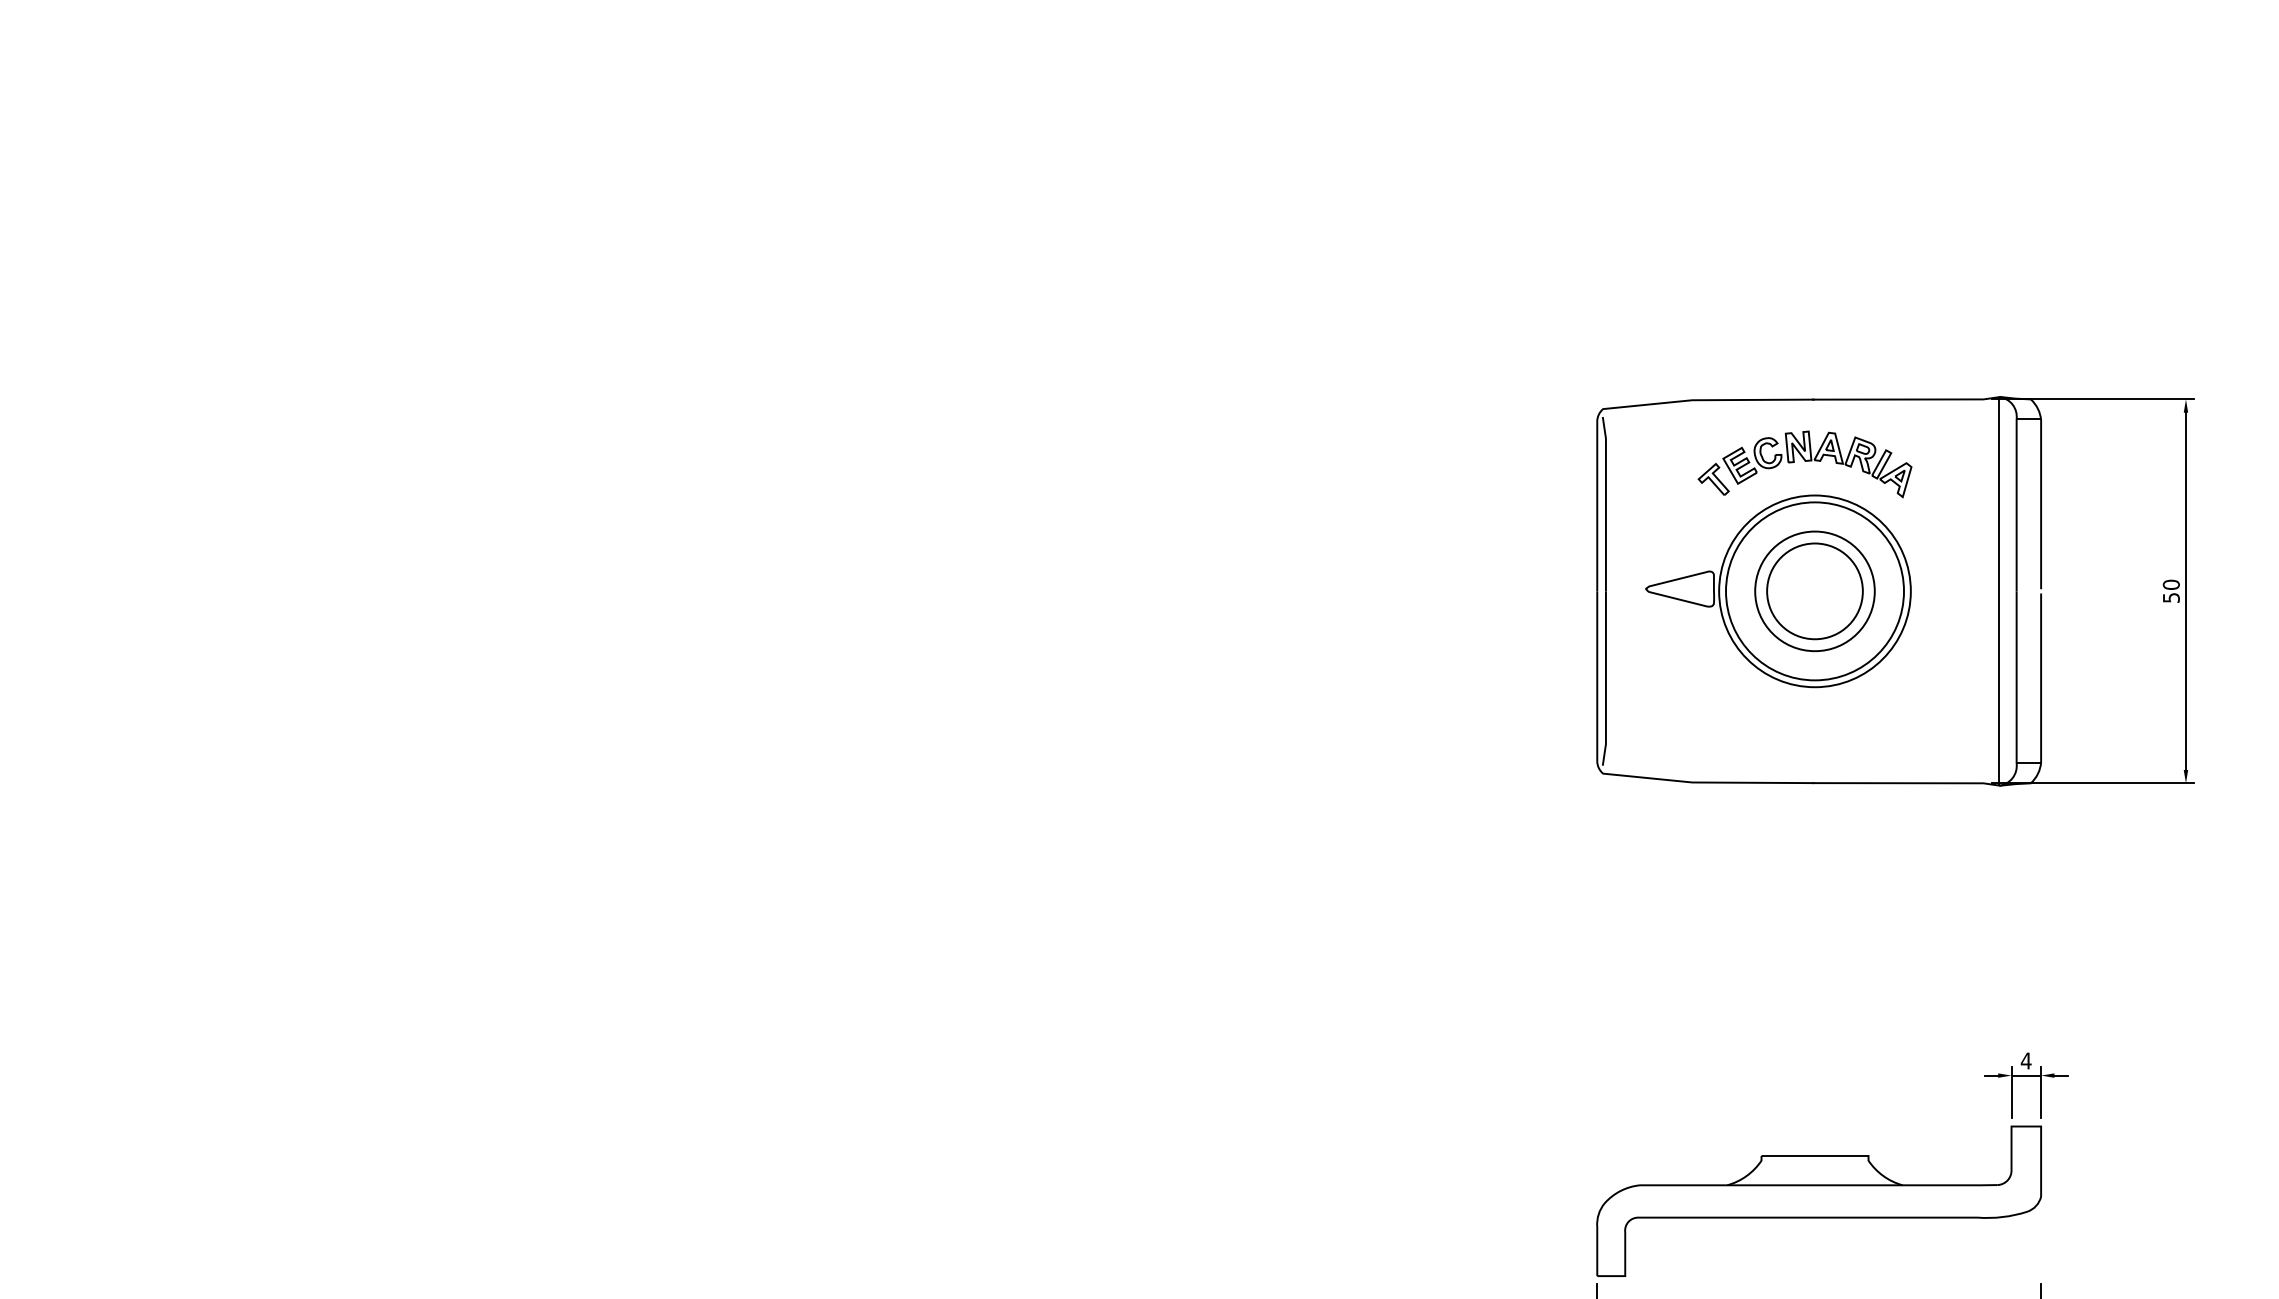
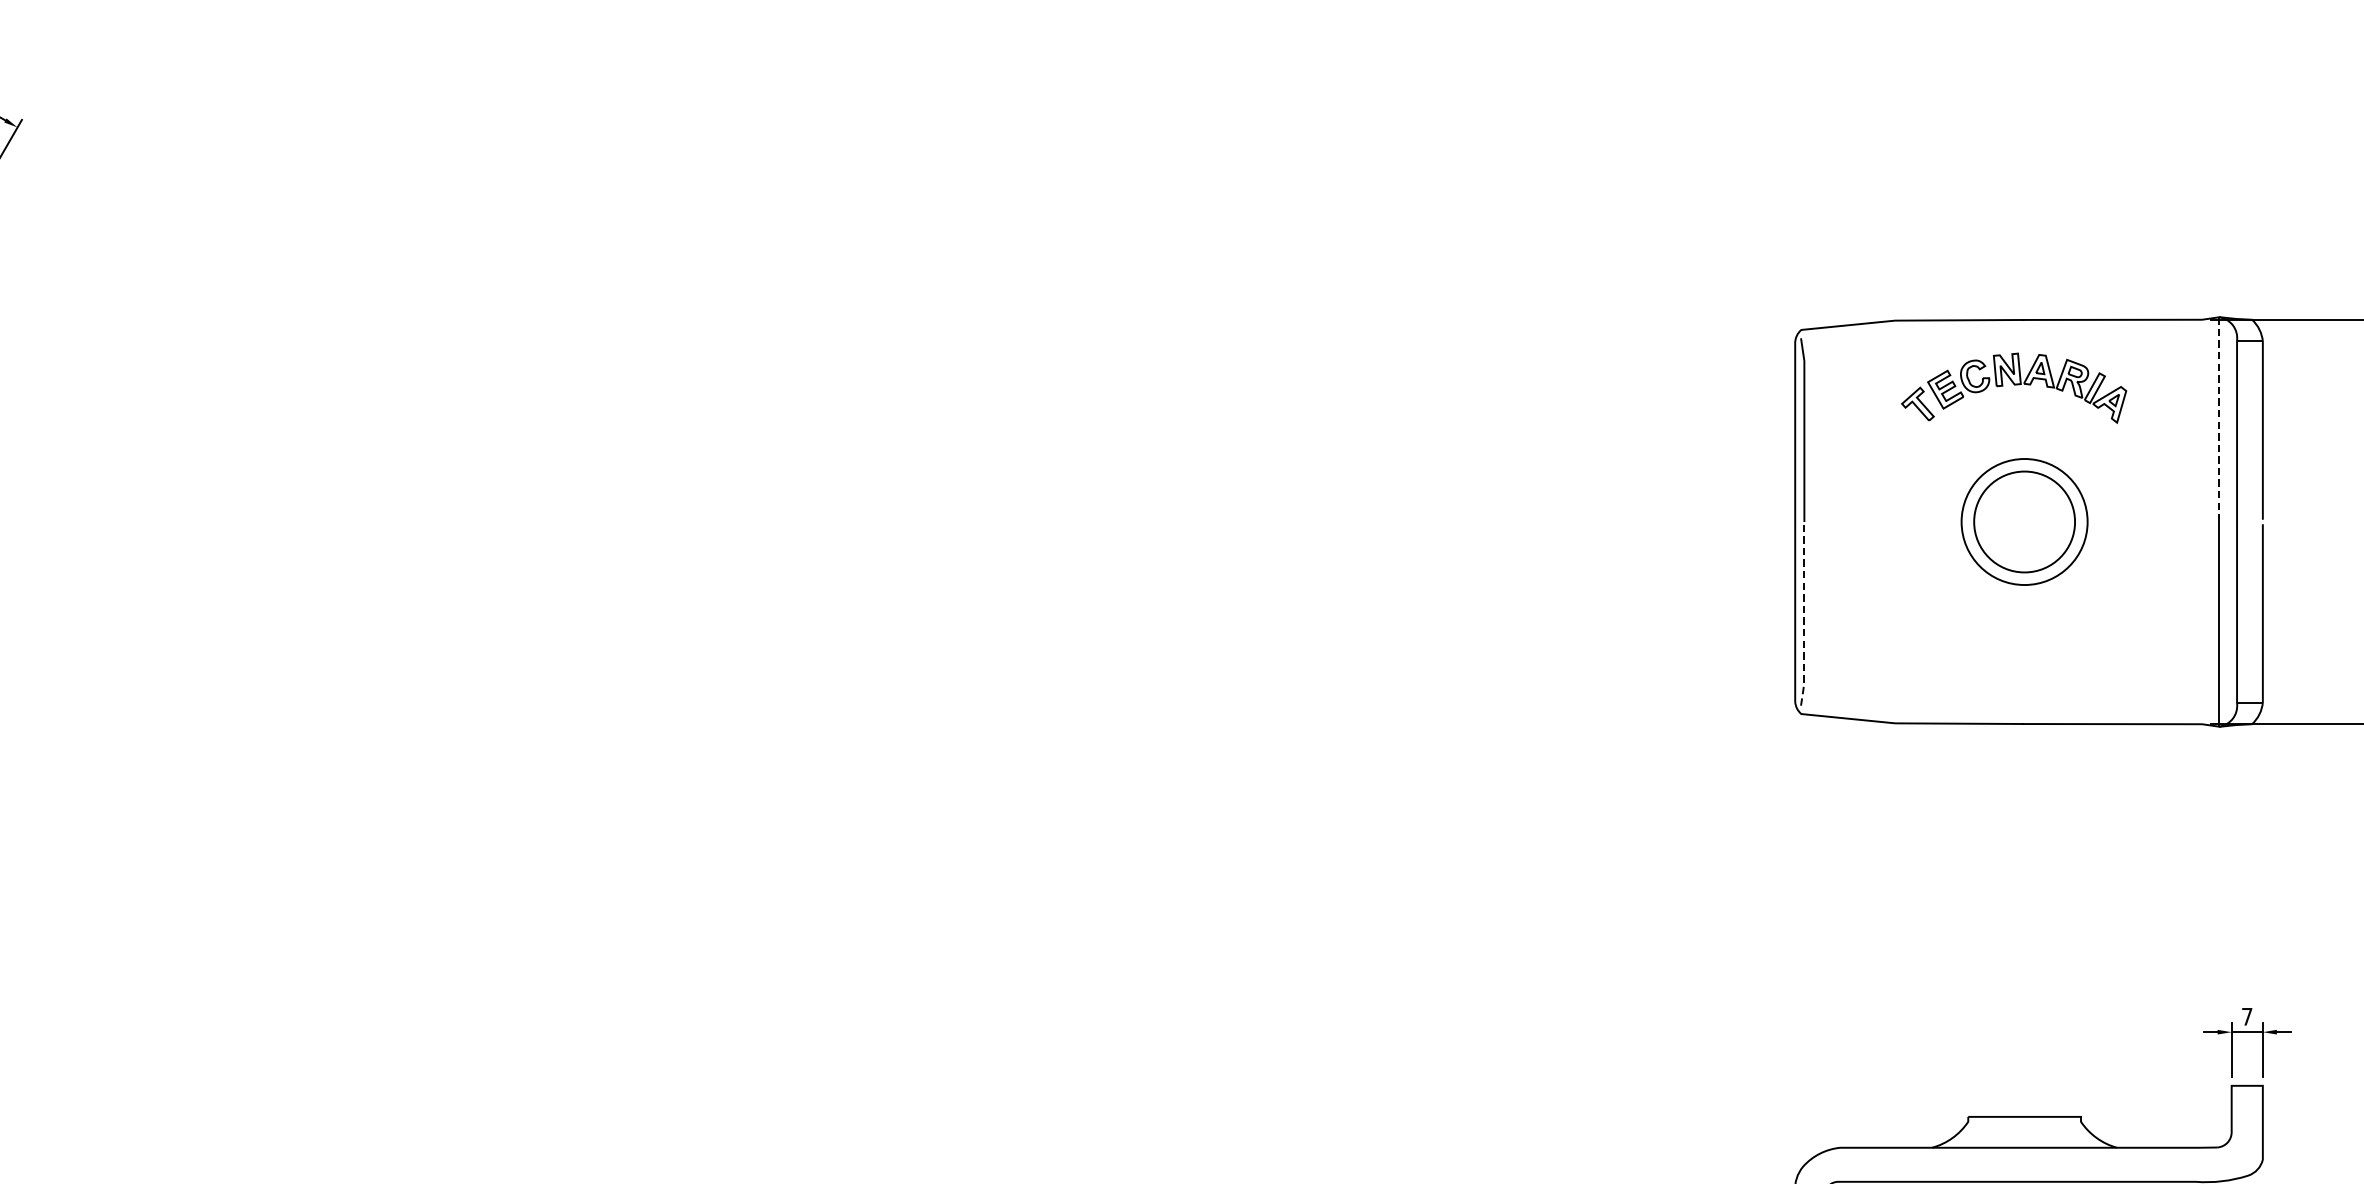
line: (1999, 494) -> (2219, 419), solid -> dashed
part: (1778, 591) -> (1986, 522), removed
line: (1605, 679) -> (1803, 614), solid -> dashed
text: (2025, 1060) -> (2246, 1016), 4 -> 7

